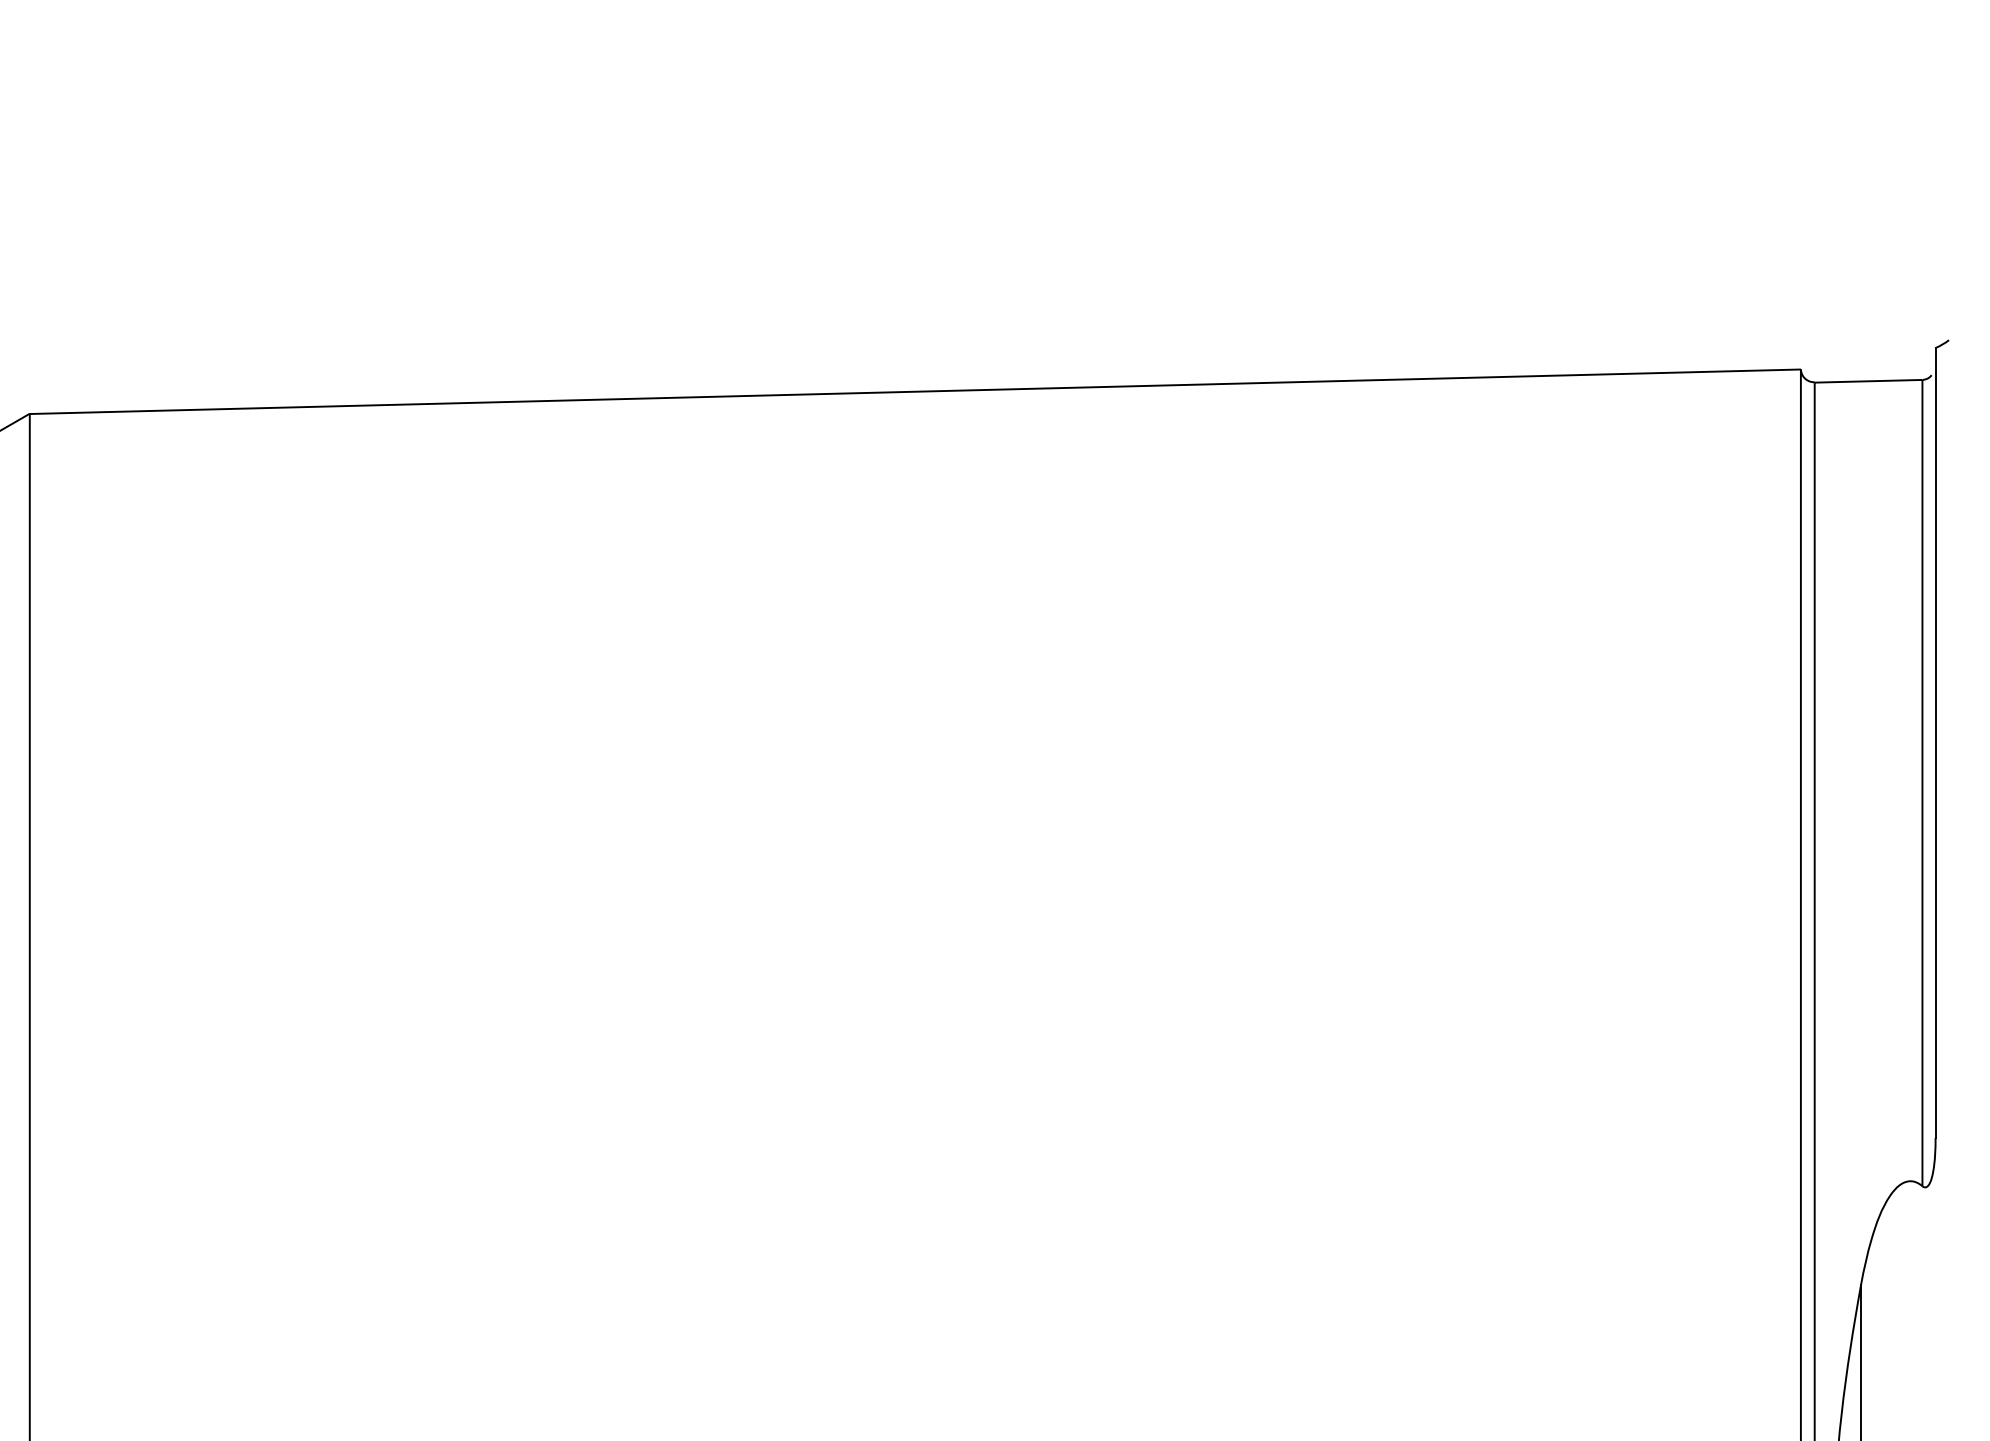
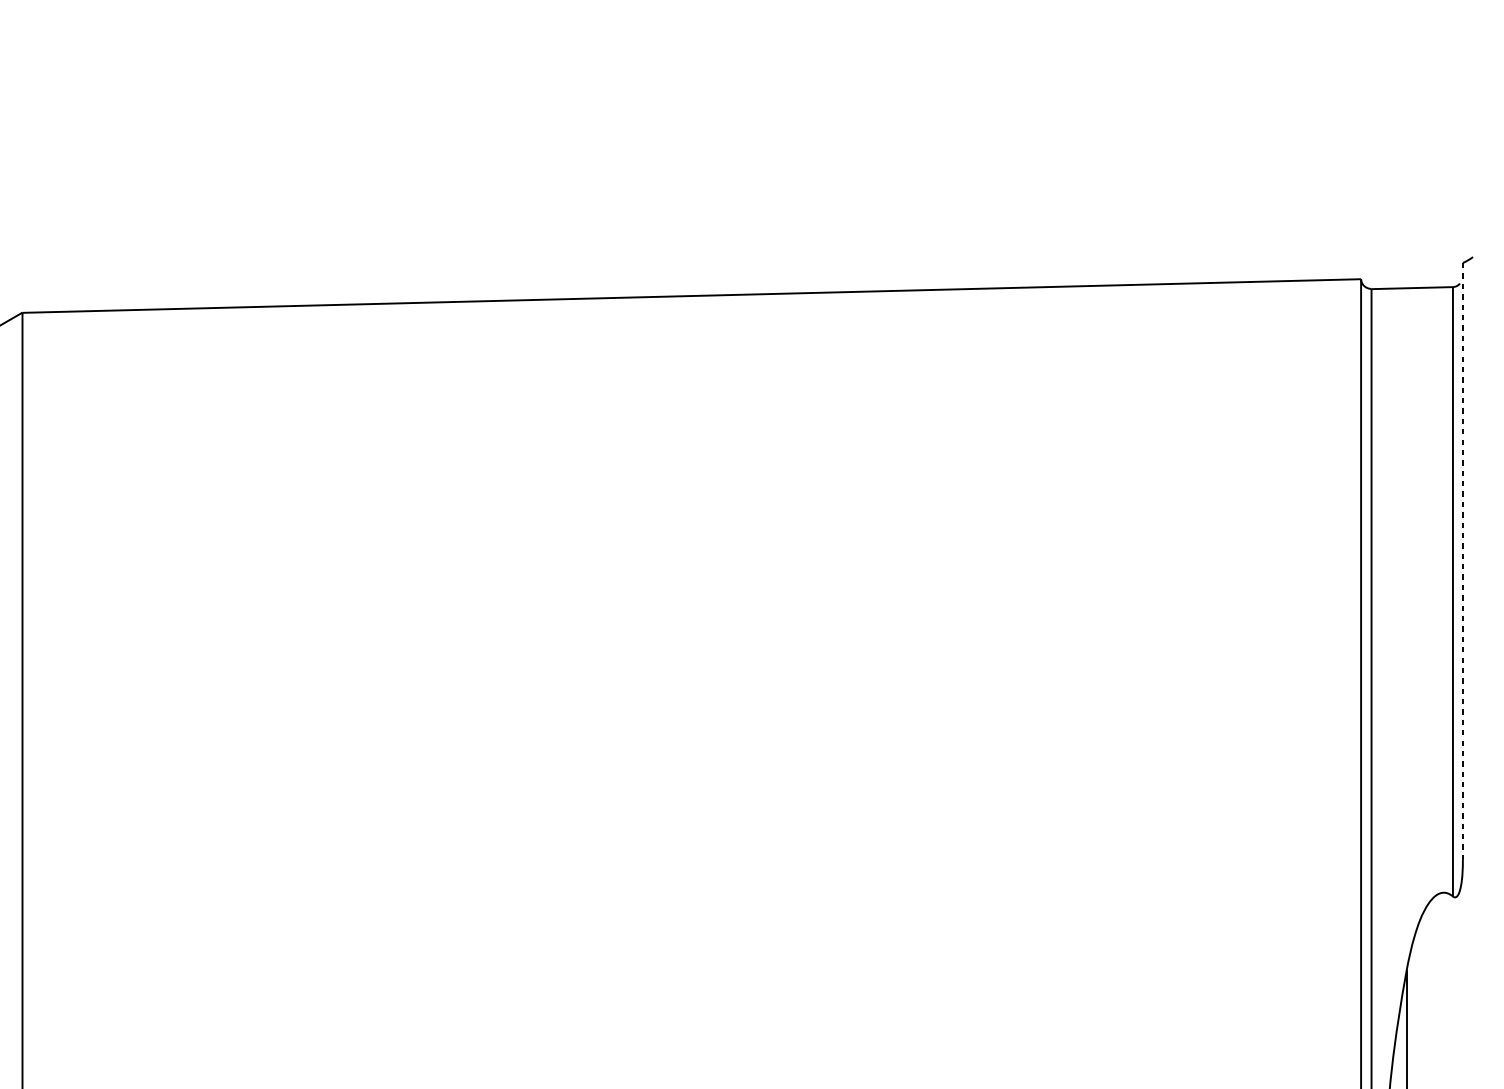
line: (1935, 743) -> (1462, 561), solid -> dashed

